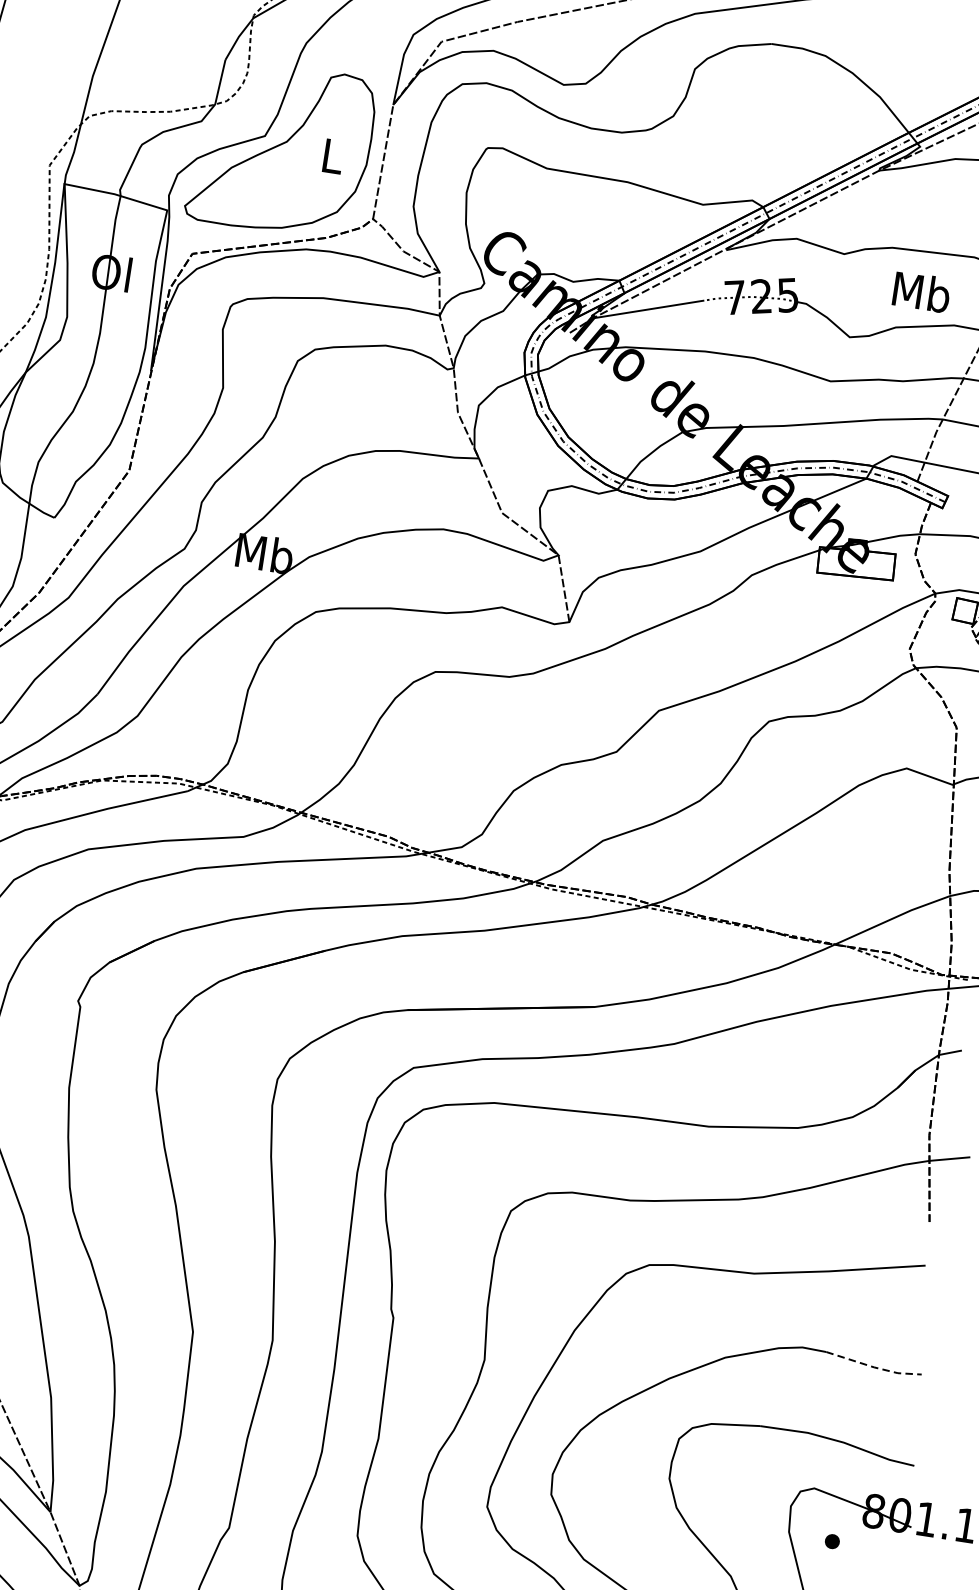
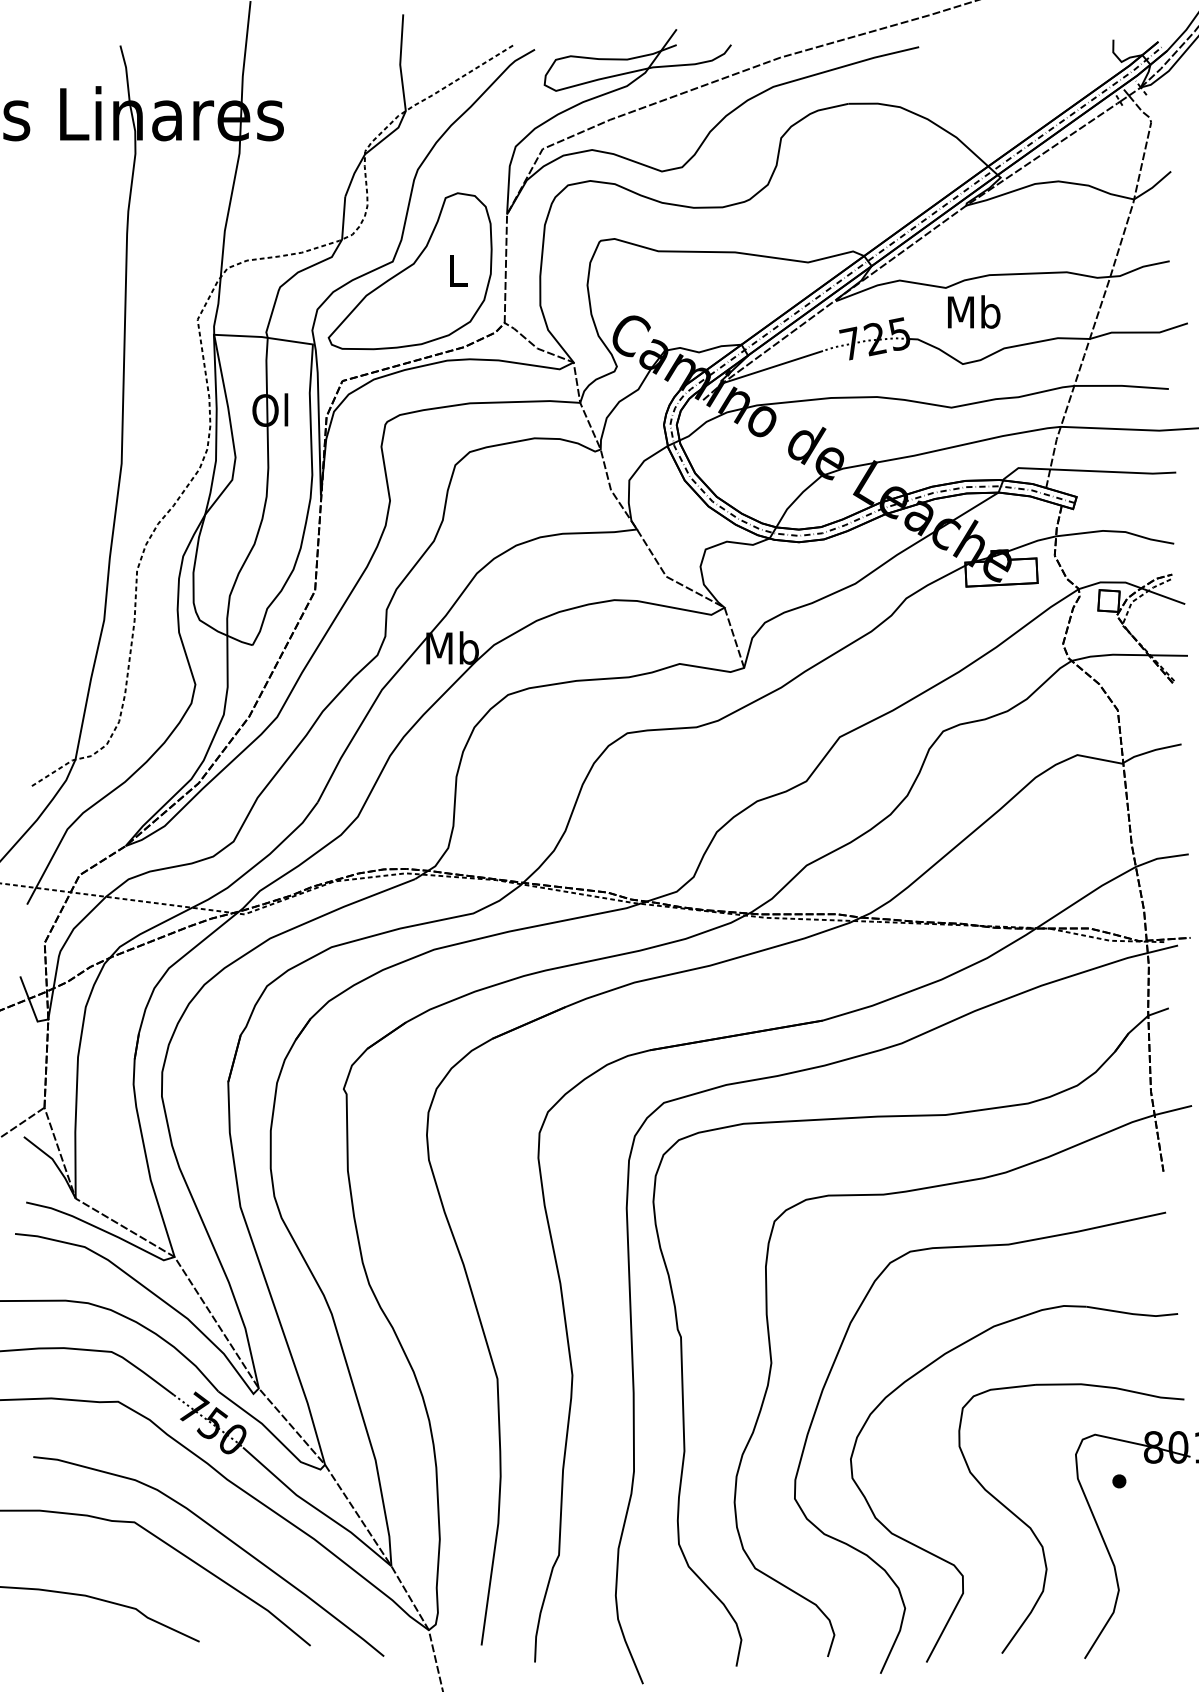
text: (922, 291) -> (974, 311), moved
line: (874, 1367) -> (1133, 1314), dashed -> solid

